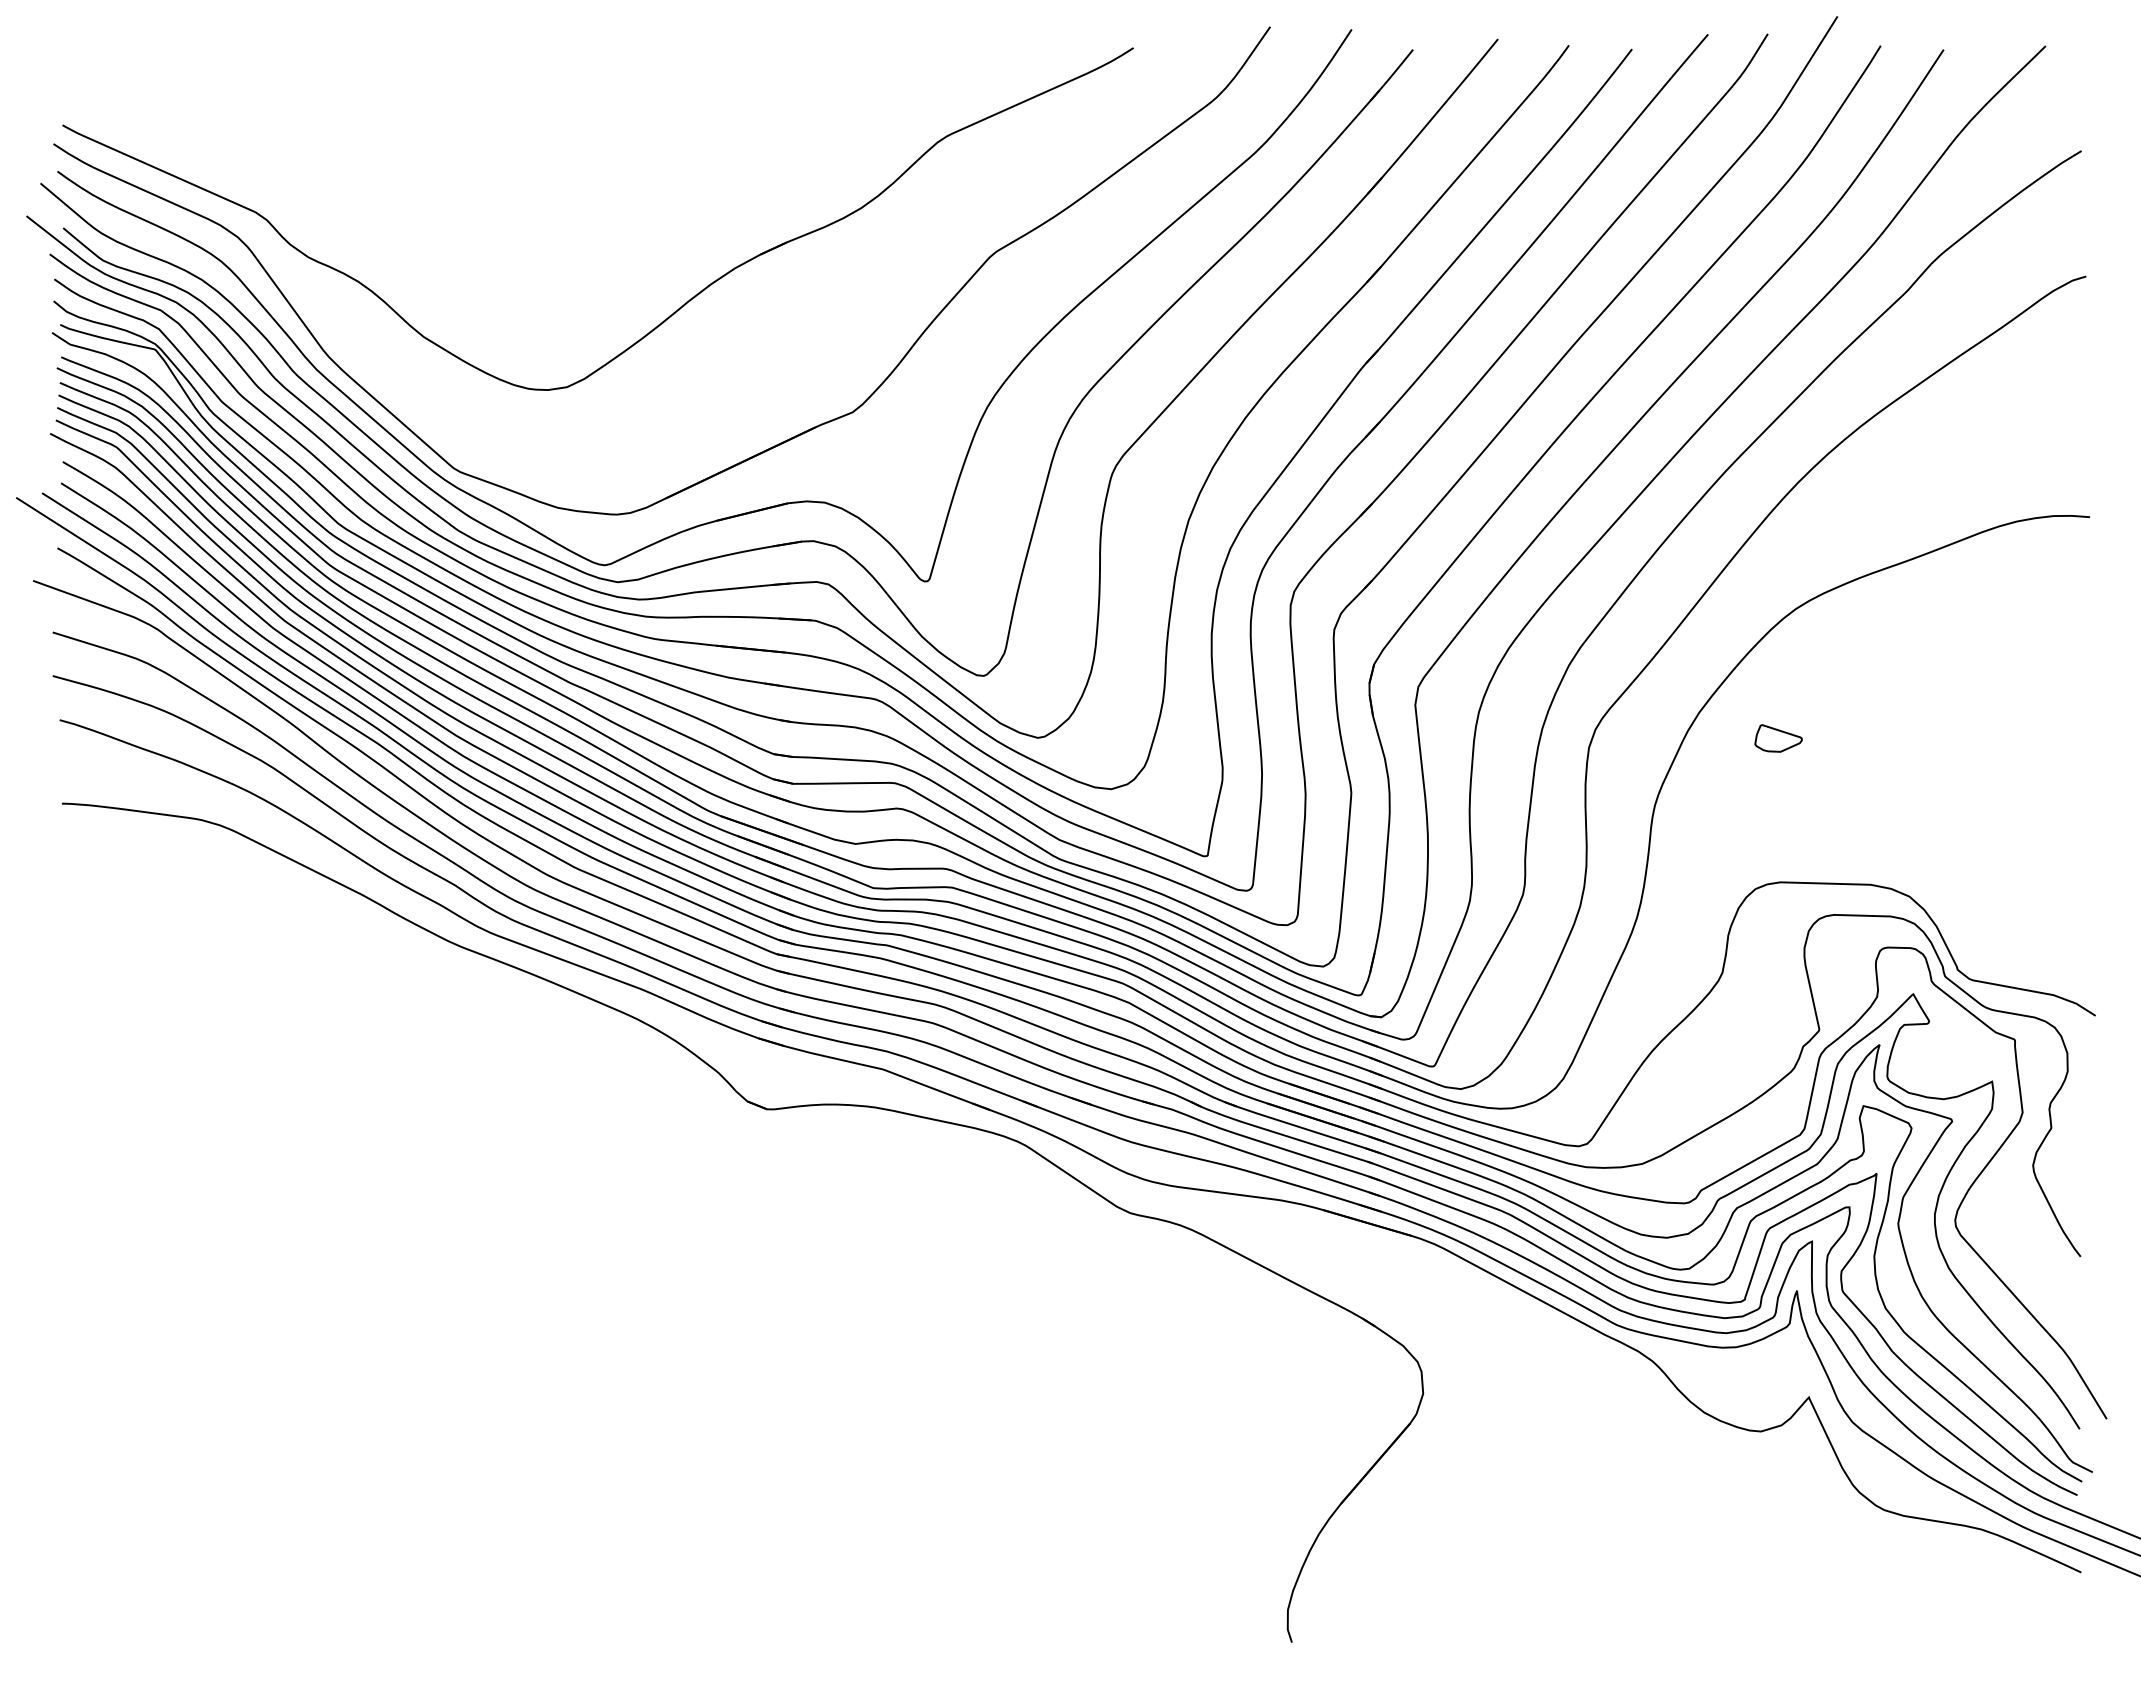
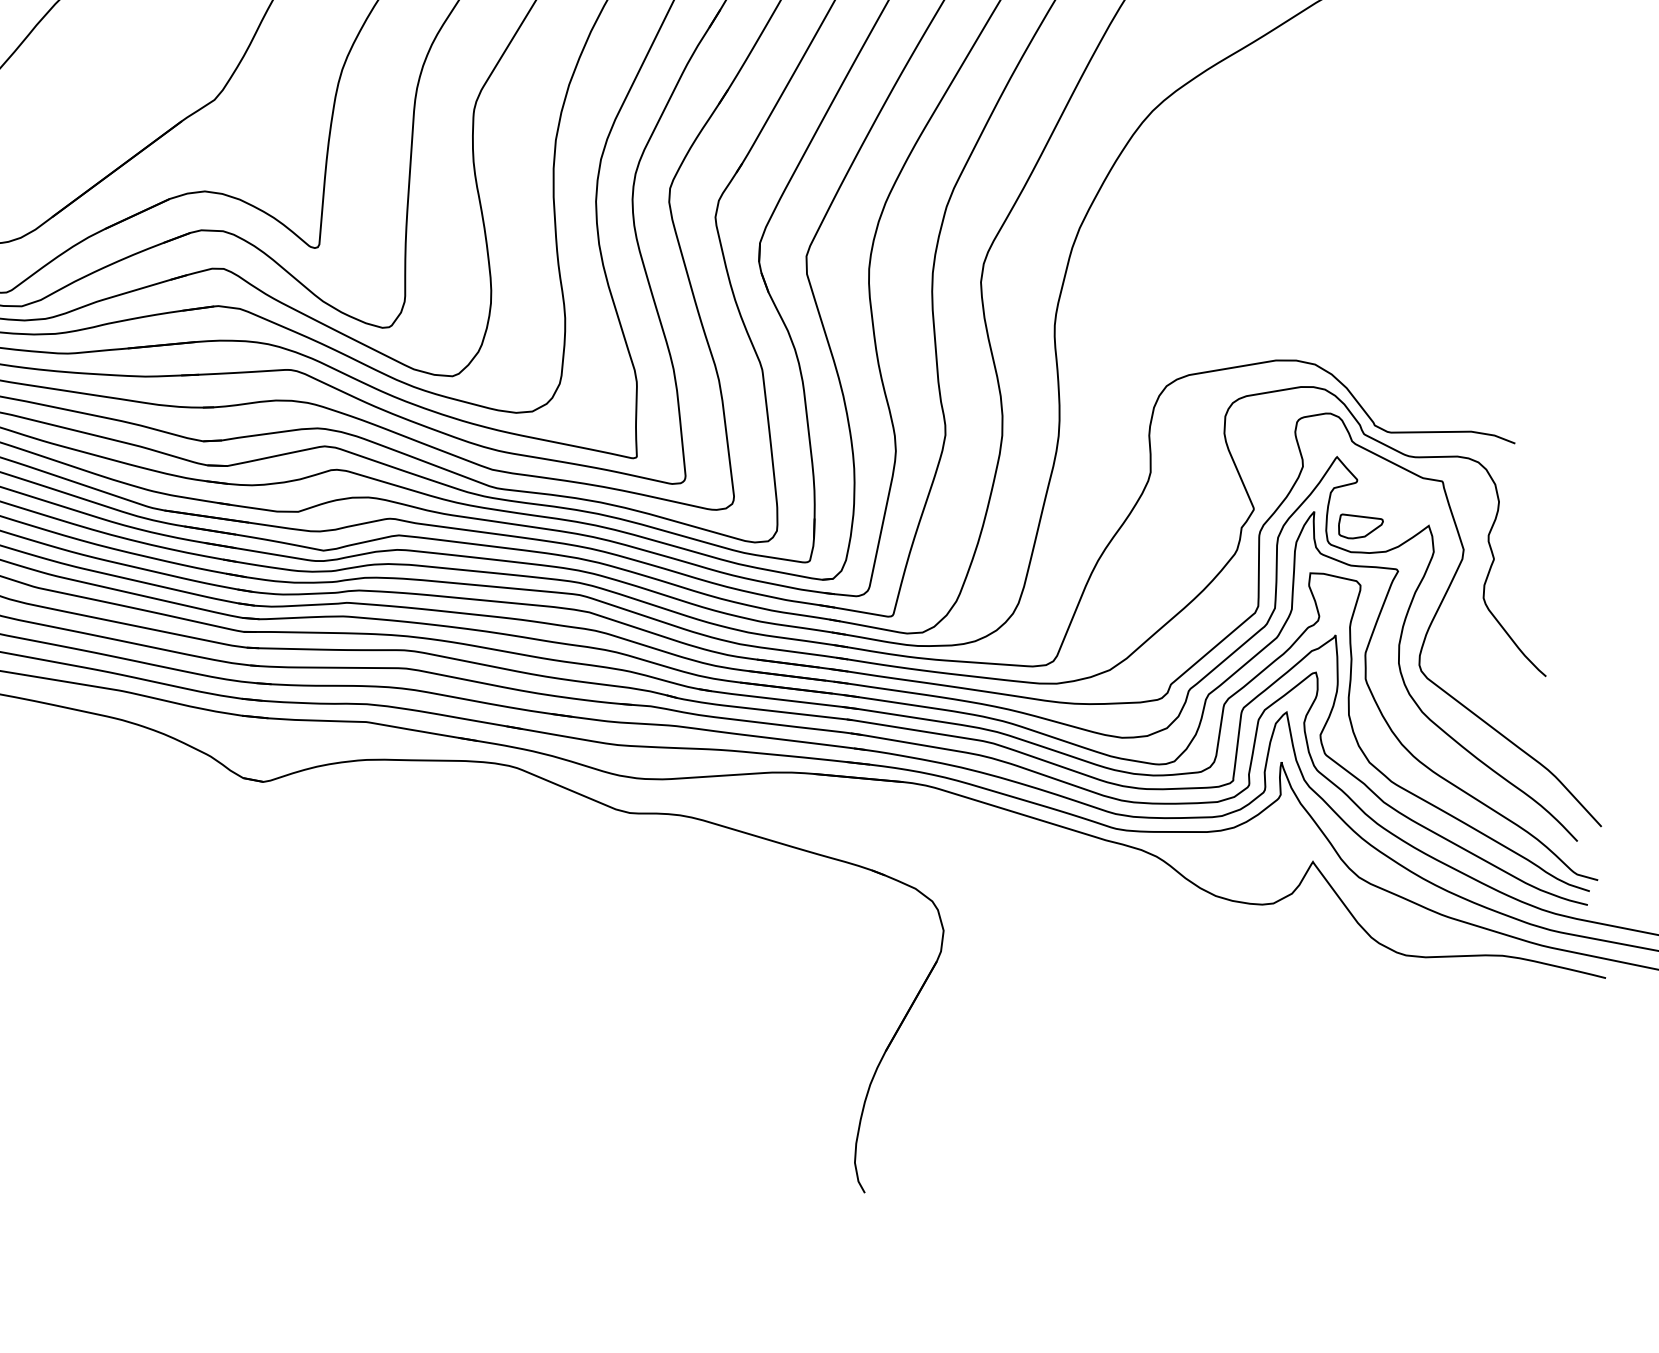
part: (1778, 738) -> (1360, 524), moved

